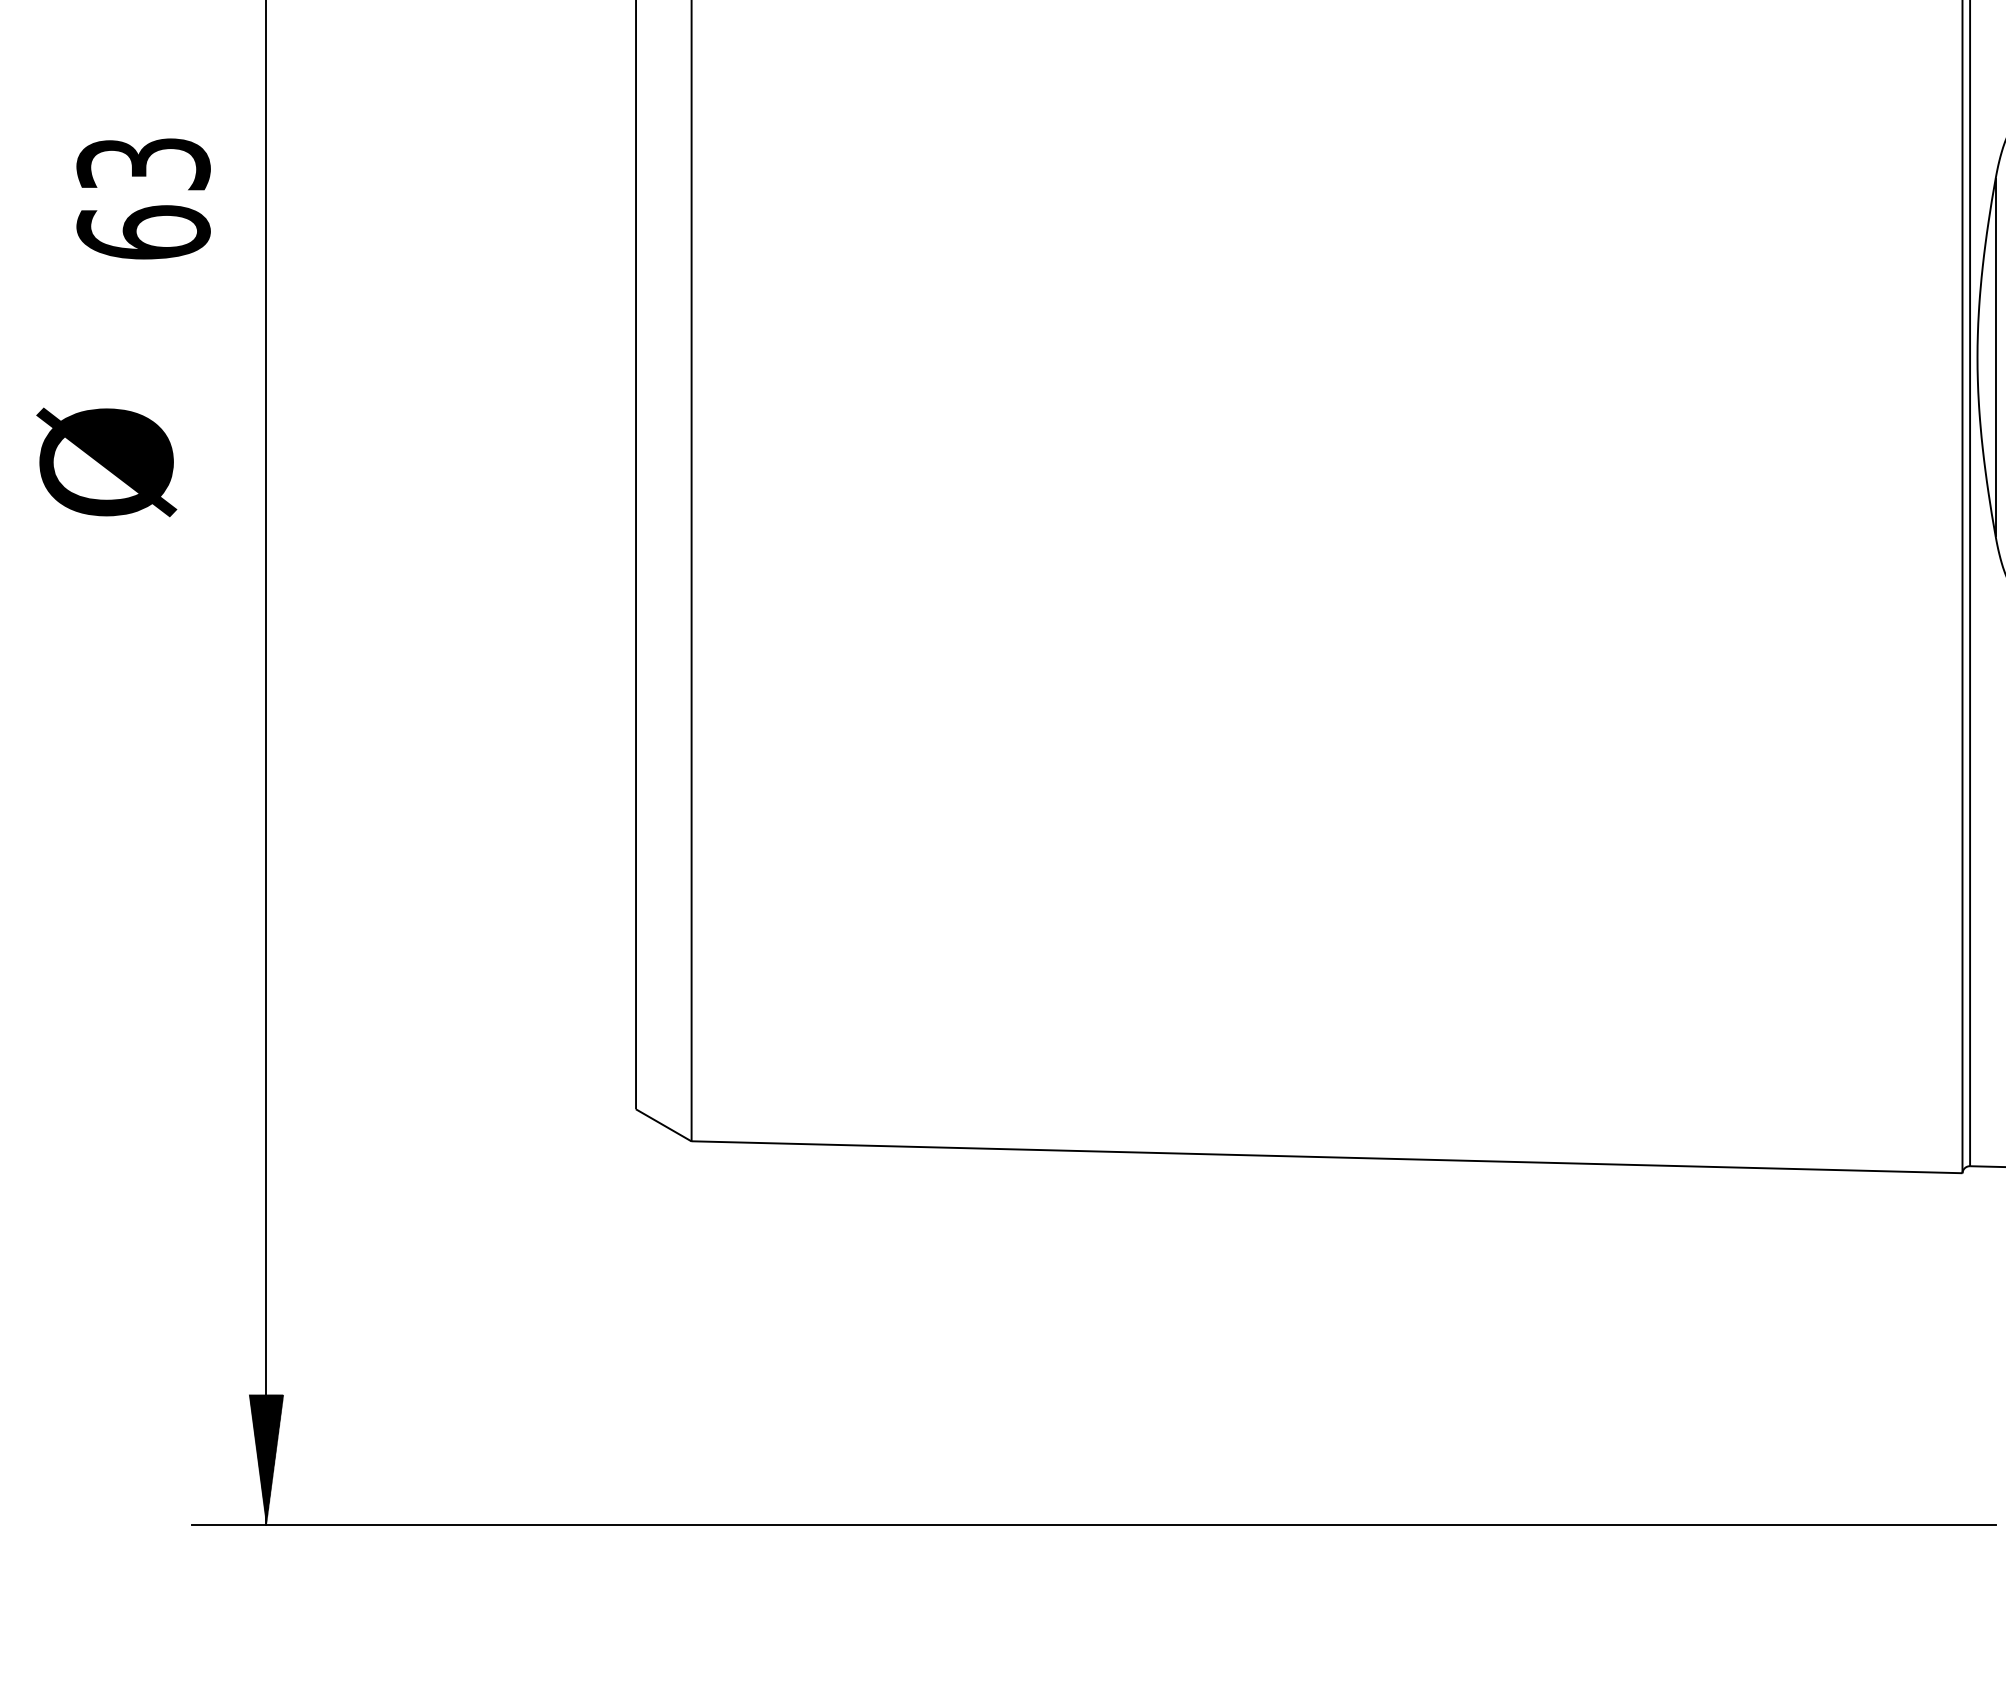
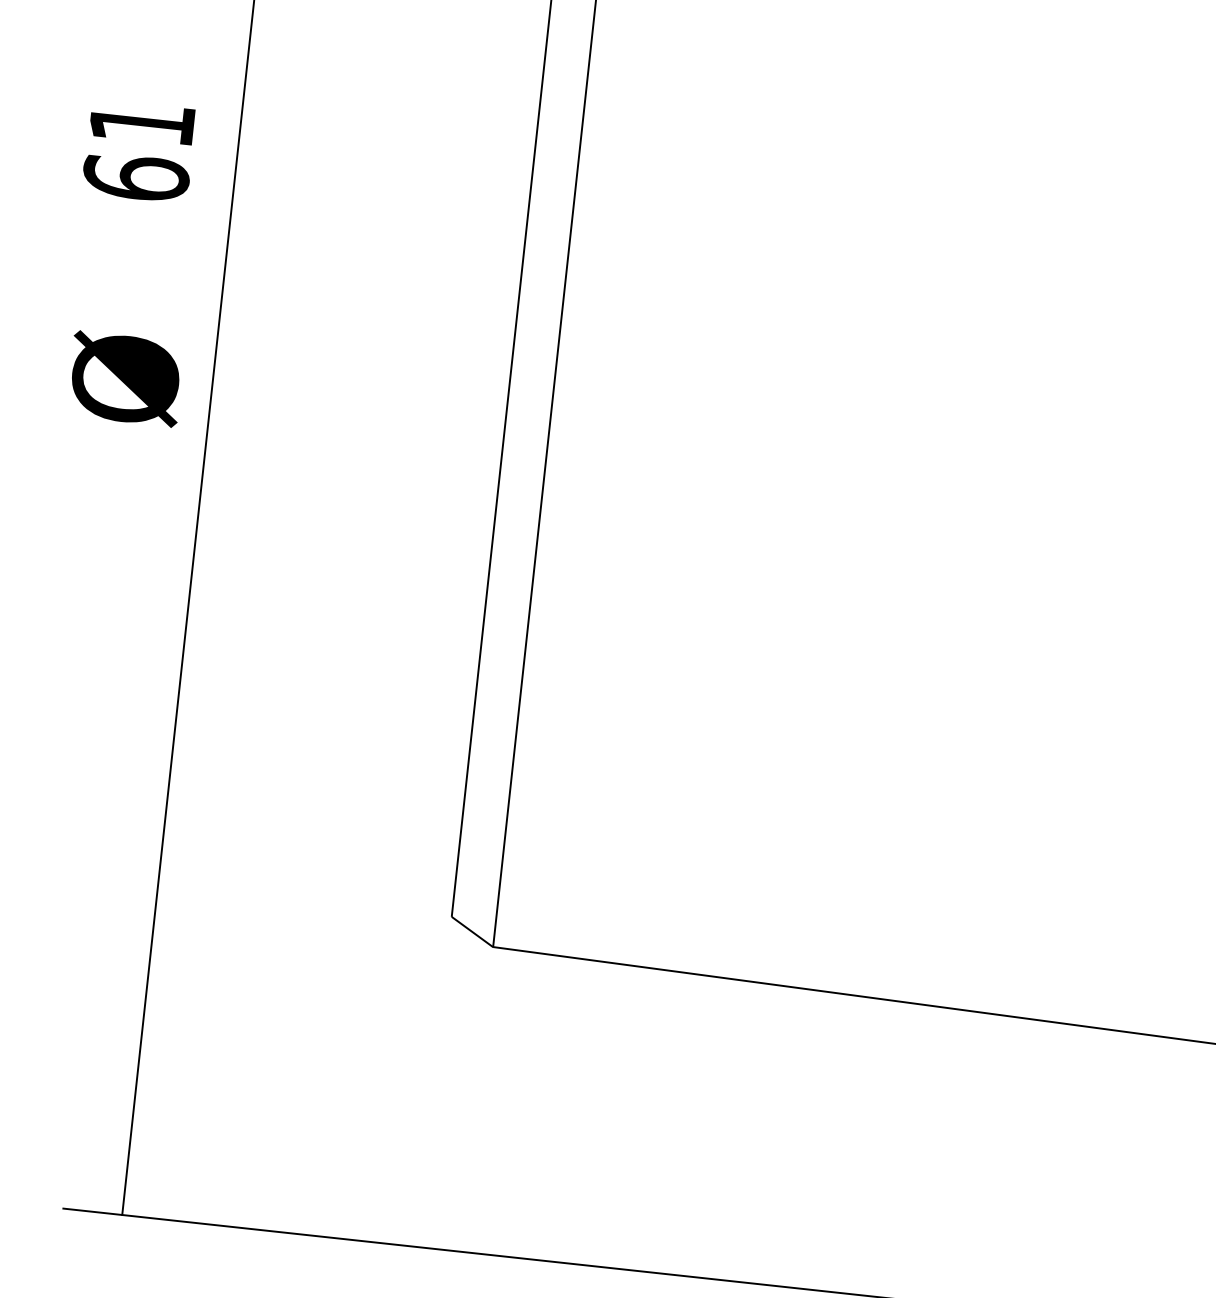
text: (143, 164) -> (141, 123), 63 -> 61
text: (106, 462) -> (125, 379), moved
hatch: (266, 1459) -> (127, 1163), removed

